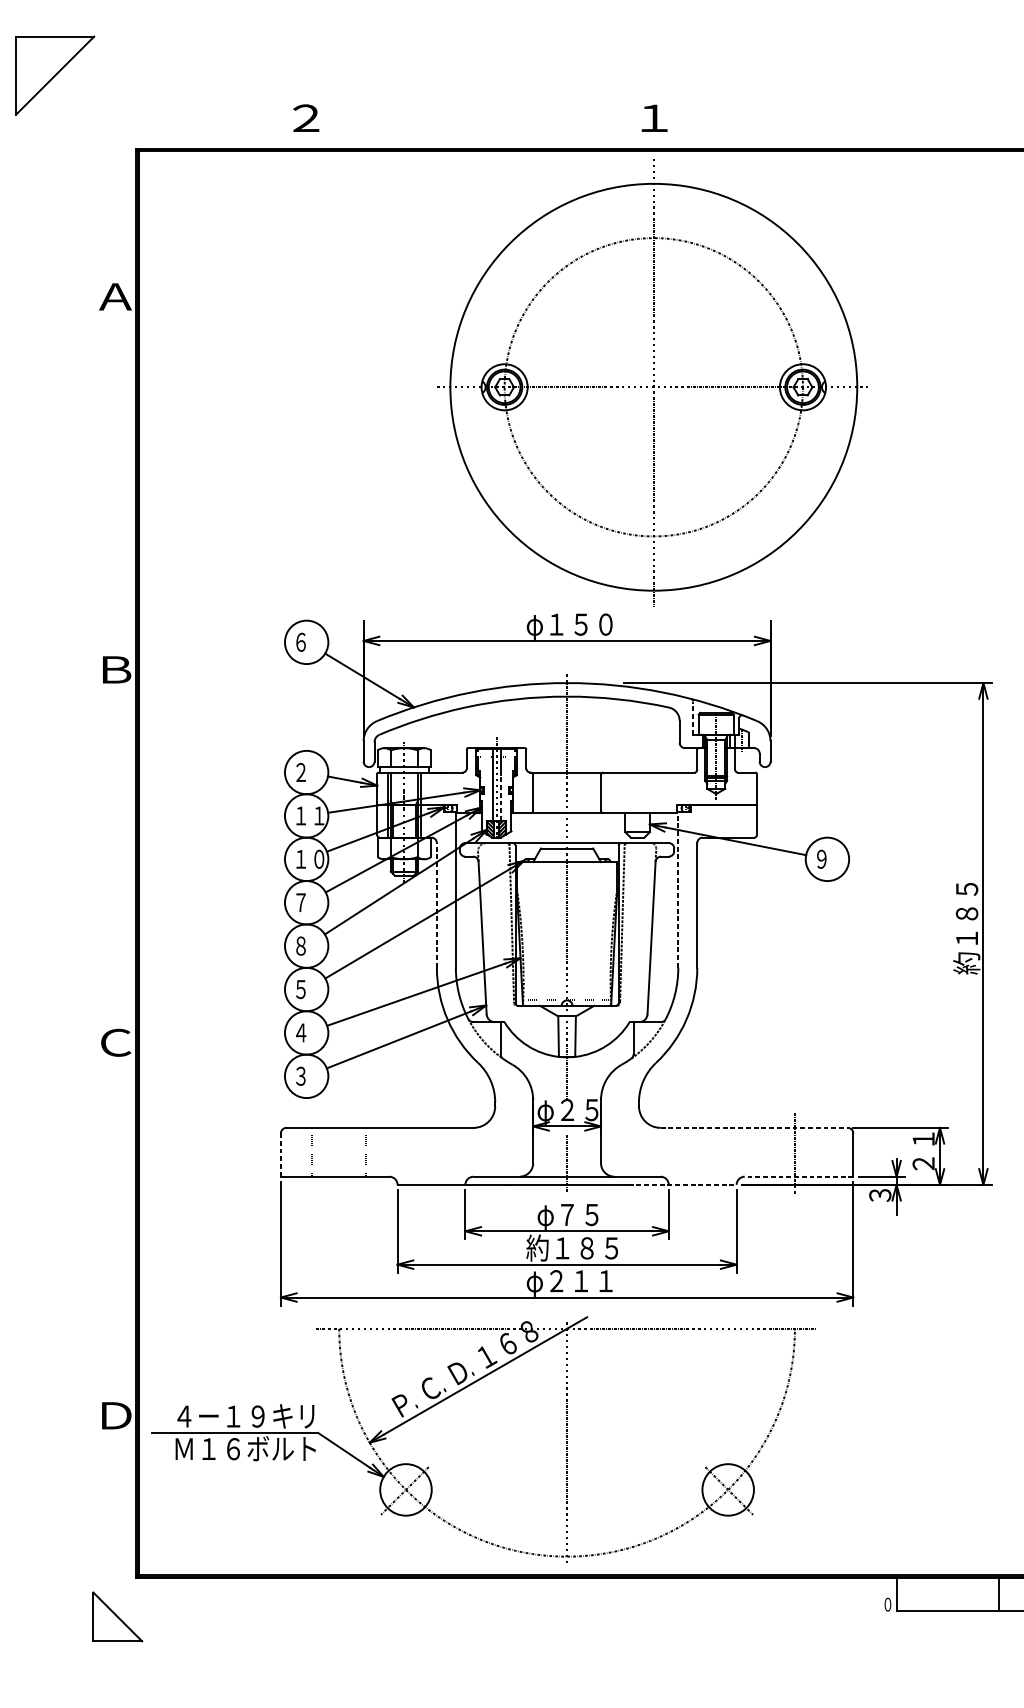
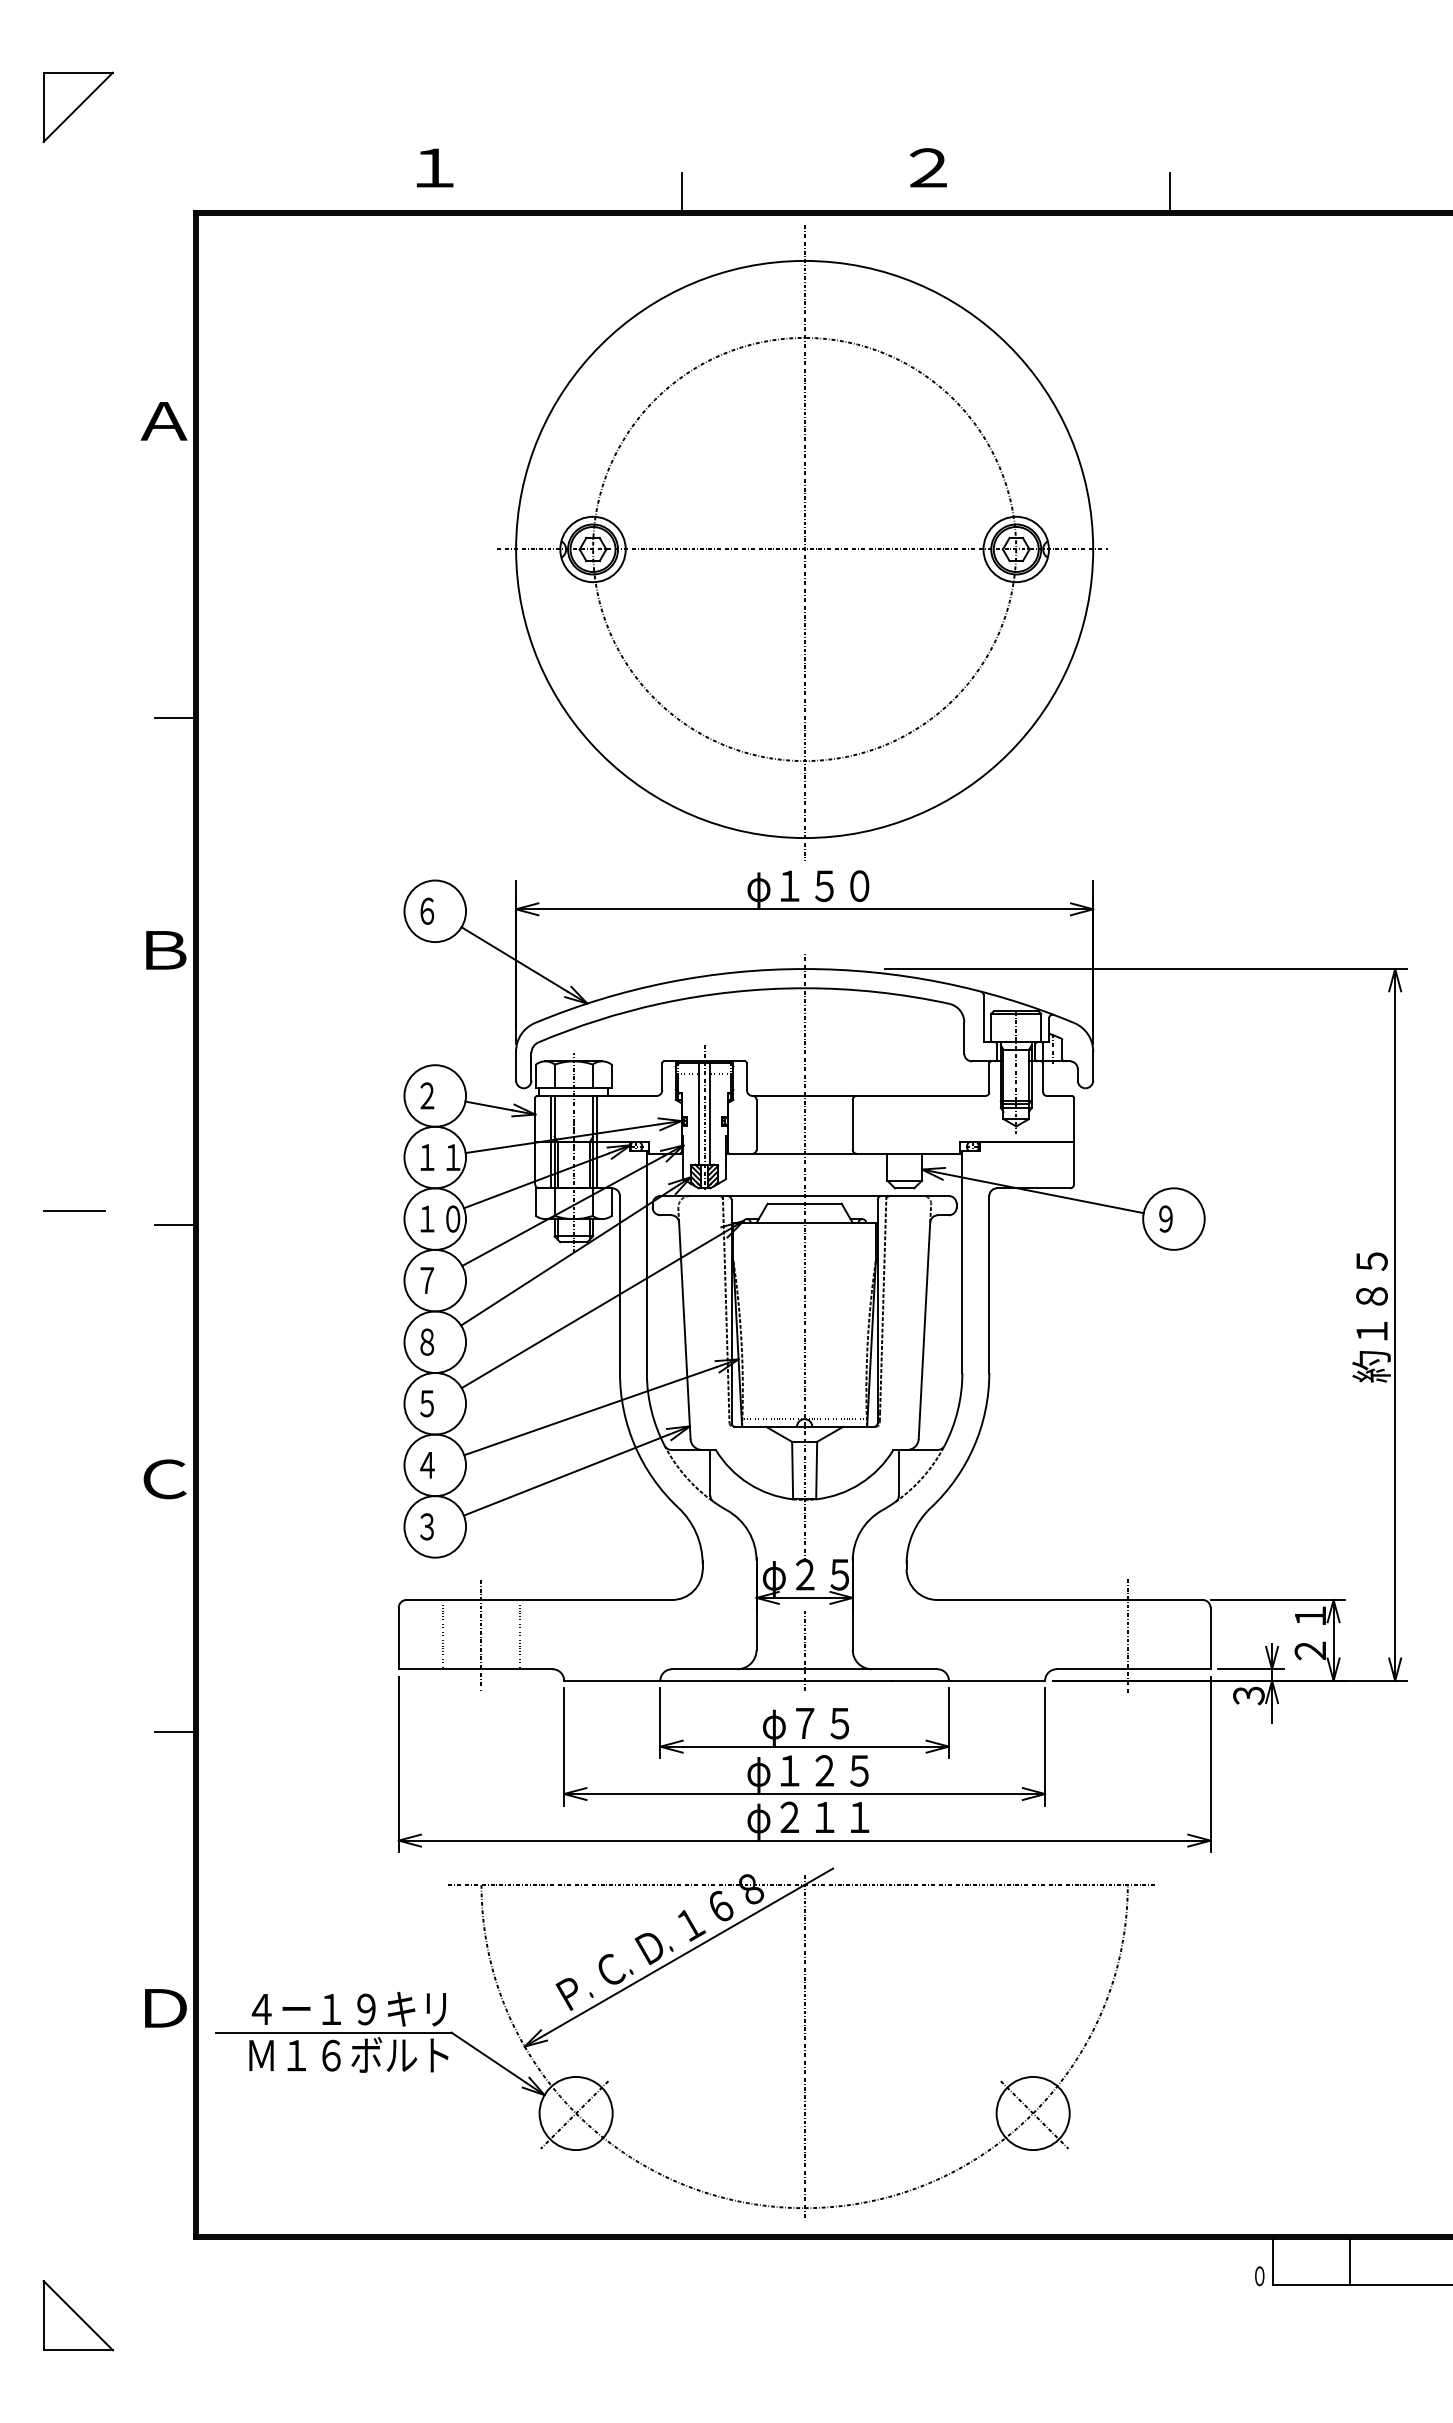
part: (54, 74) -> (77, 106), size x0.62
text: (306, 117) -> (434, 167), ２ -> １
text: (654, 117) -> (928, 167), １ -> ２
line: (480, 134) -> (681, 191), added
line: (824, 134) -> (1169, 191), added
part: (652, 382) -> (802, 542), moved
line: (122, 506) -> (174, 718), added
line: (693, 717) -> (983, 1018), dashed -> solid
line: (500, 798) -> (710, 1132), dashed -> solid
line: (52, 854) -> (74, 1211), added
line: (122, 863) -> (174, 1224), added
line: (678, 889) -> (962, 1262), dashed -> solid
line: (436, 905) -> (619, 1284), dashed -> solid
line: (754, 1128) -> (1070, 1600), dashed -> solid
line: (339, 1152) -> (481, 1635), added
line: (280, 1155) -> (398, 1638), dashed -> solid
line: (798, 1176) -> (1133, 1669), dashed -> solid
line: (682, 1184) -> (968, 1680), dashed -> solid
line: (122, 1220) -> (174, 1731), added
text: (571, 1248) -> (811, 1771), 約１８５ -> φ１２５
line: (999, 1594) -> (1349, 2261), moved
part: (117, 1616) -> (77, 2315), moved

